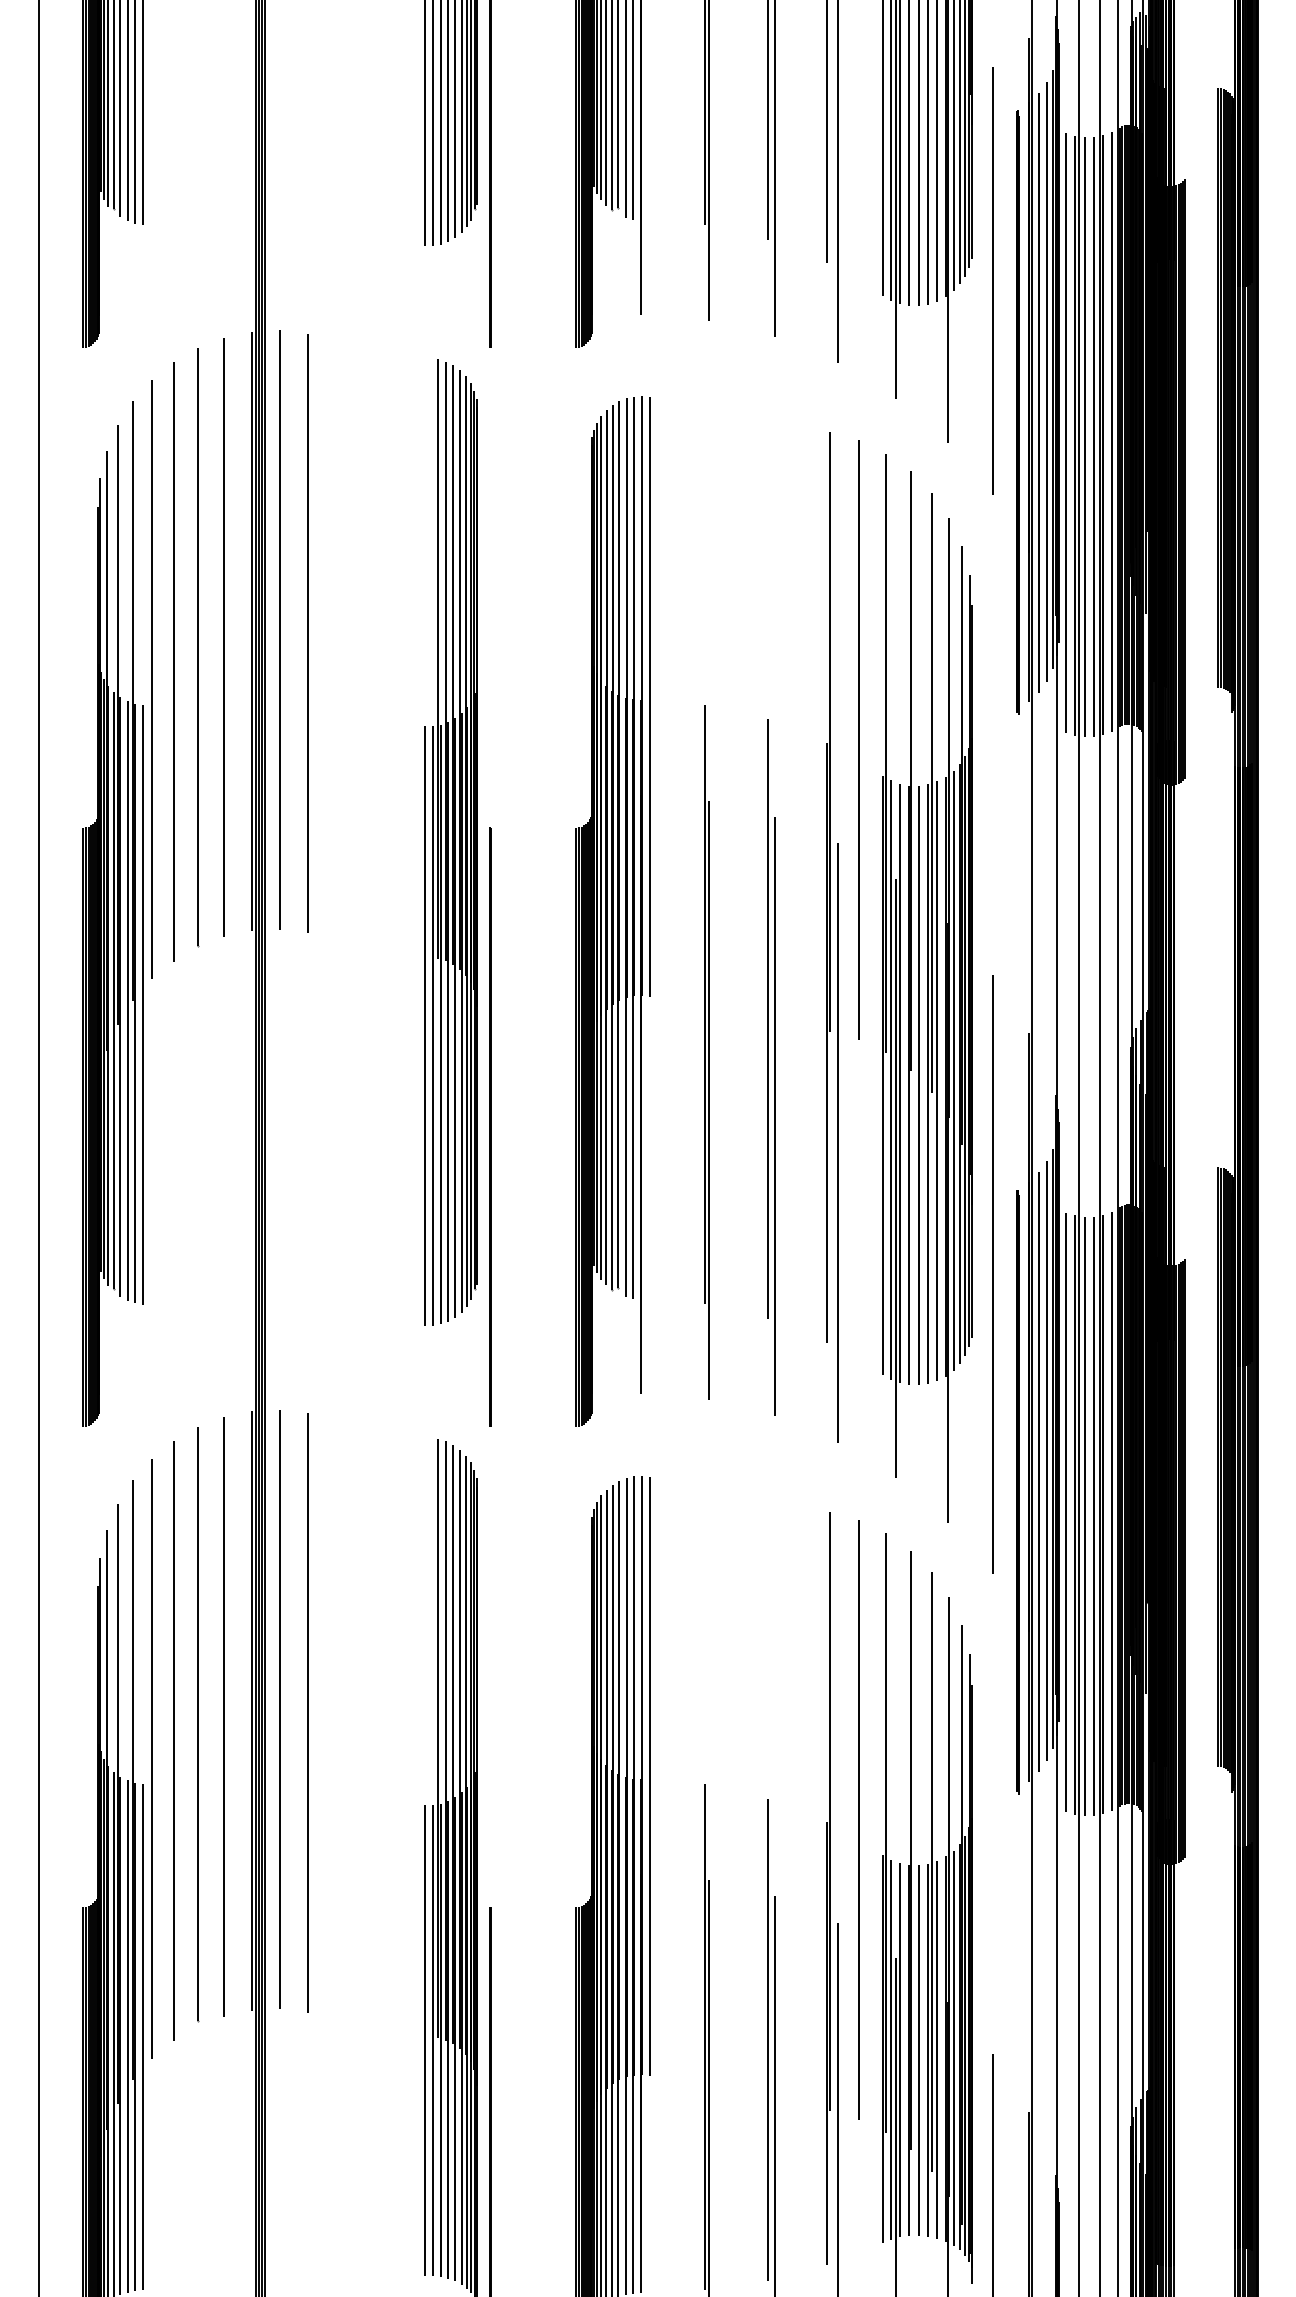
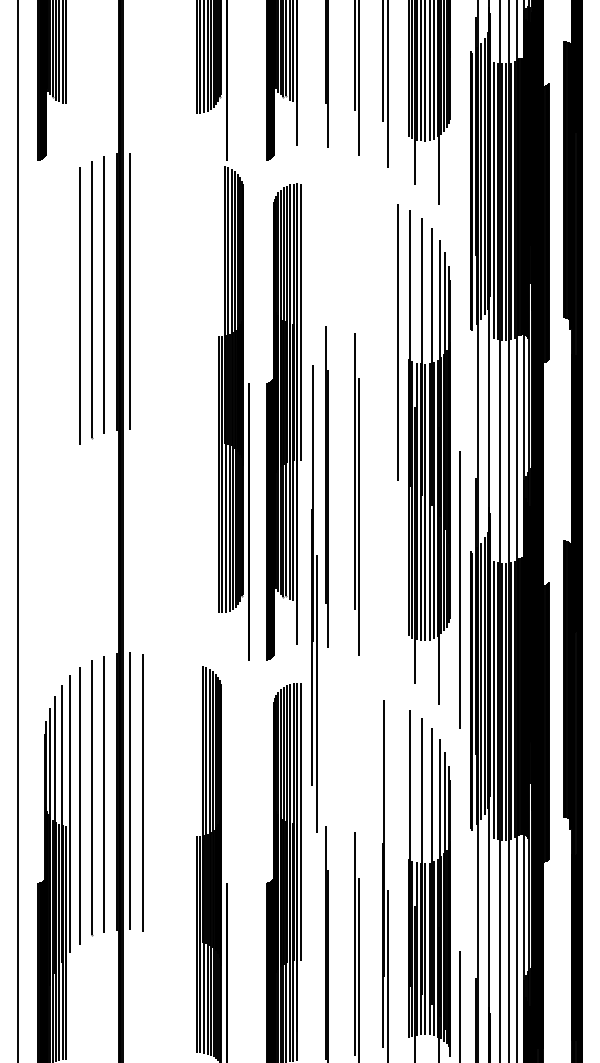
line: (992, 280) -> (459, 129), removed
line: (307, 632) -> (142, 292), removed
part: (456, 893) -> (233, 413), moved
part: (115, 904) -> (53, 418), removed
part: (832, 936) -> (314, 598), moved
line: (858, 1818) -> (397, 841), removed

